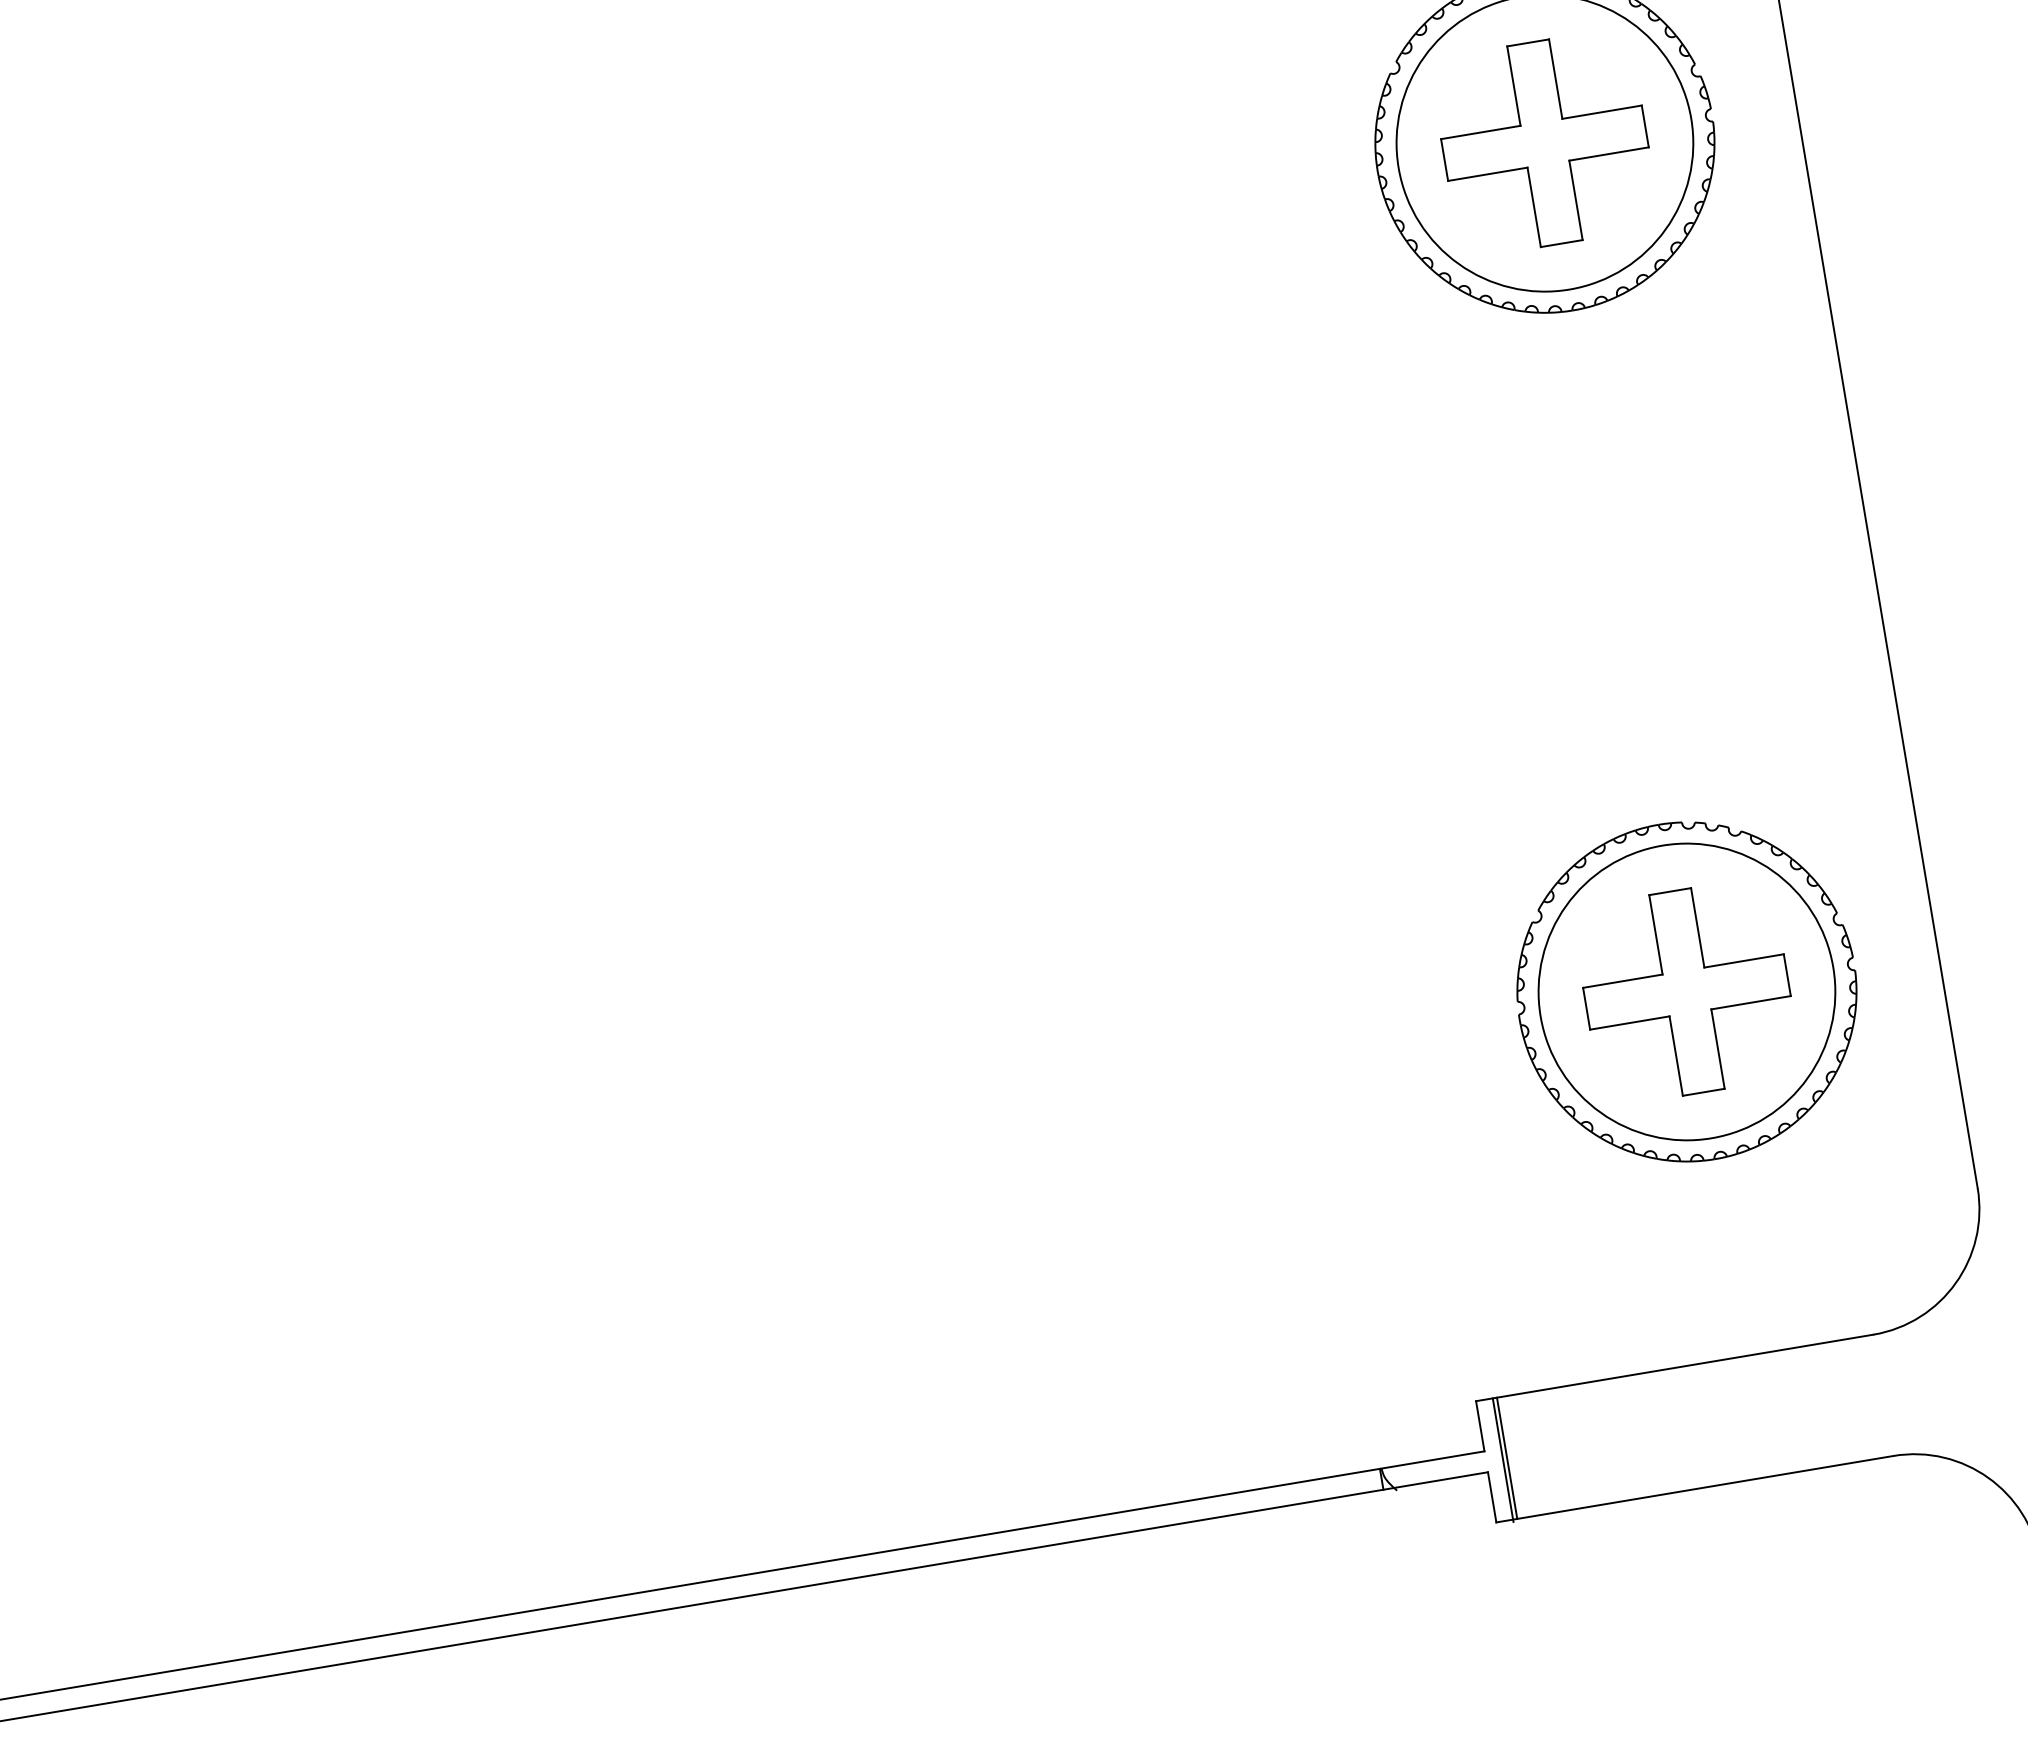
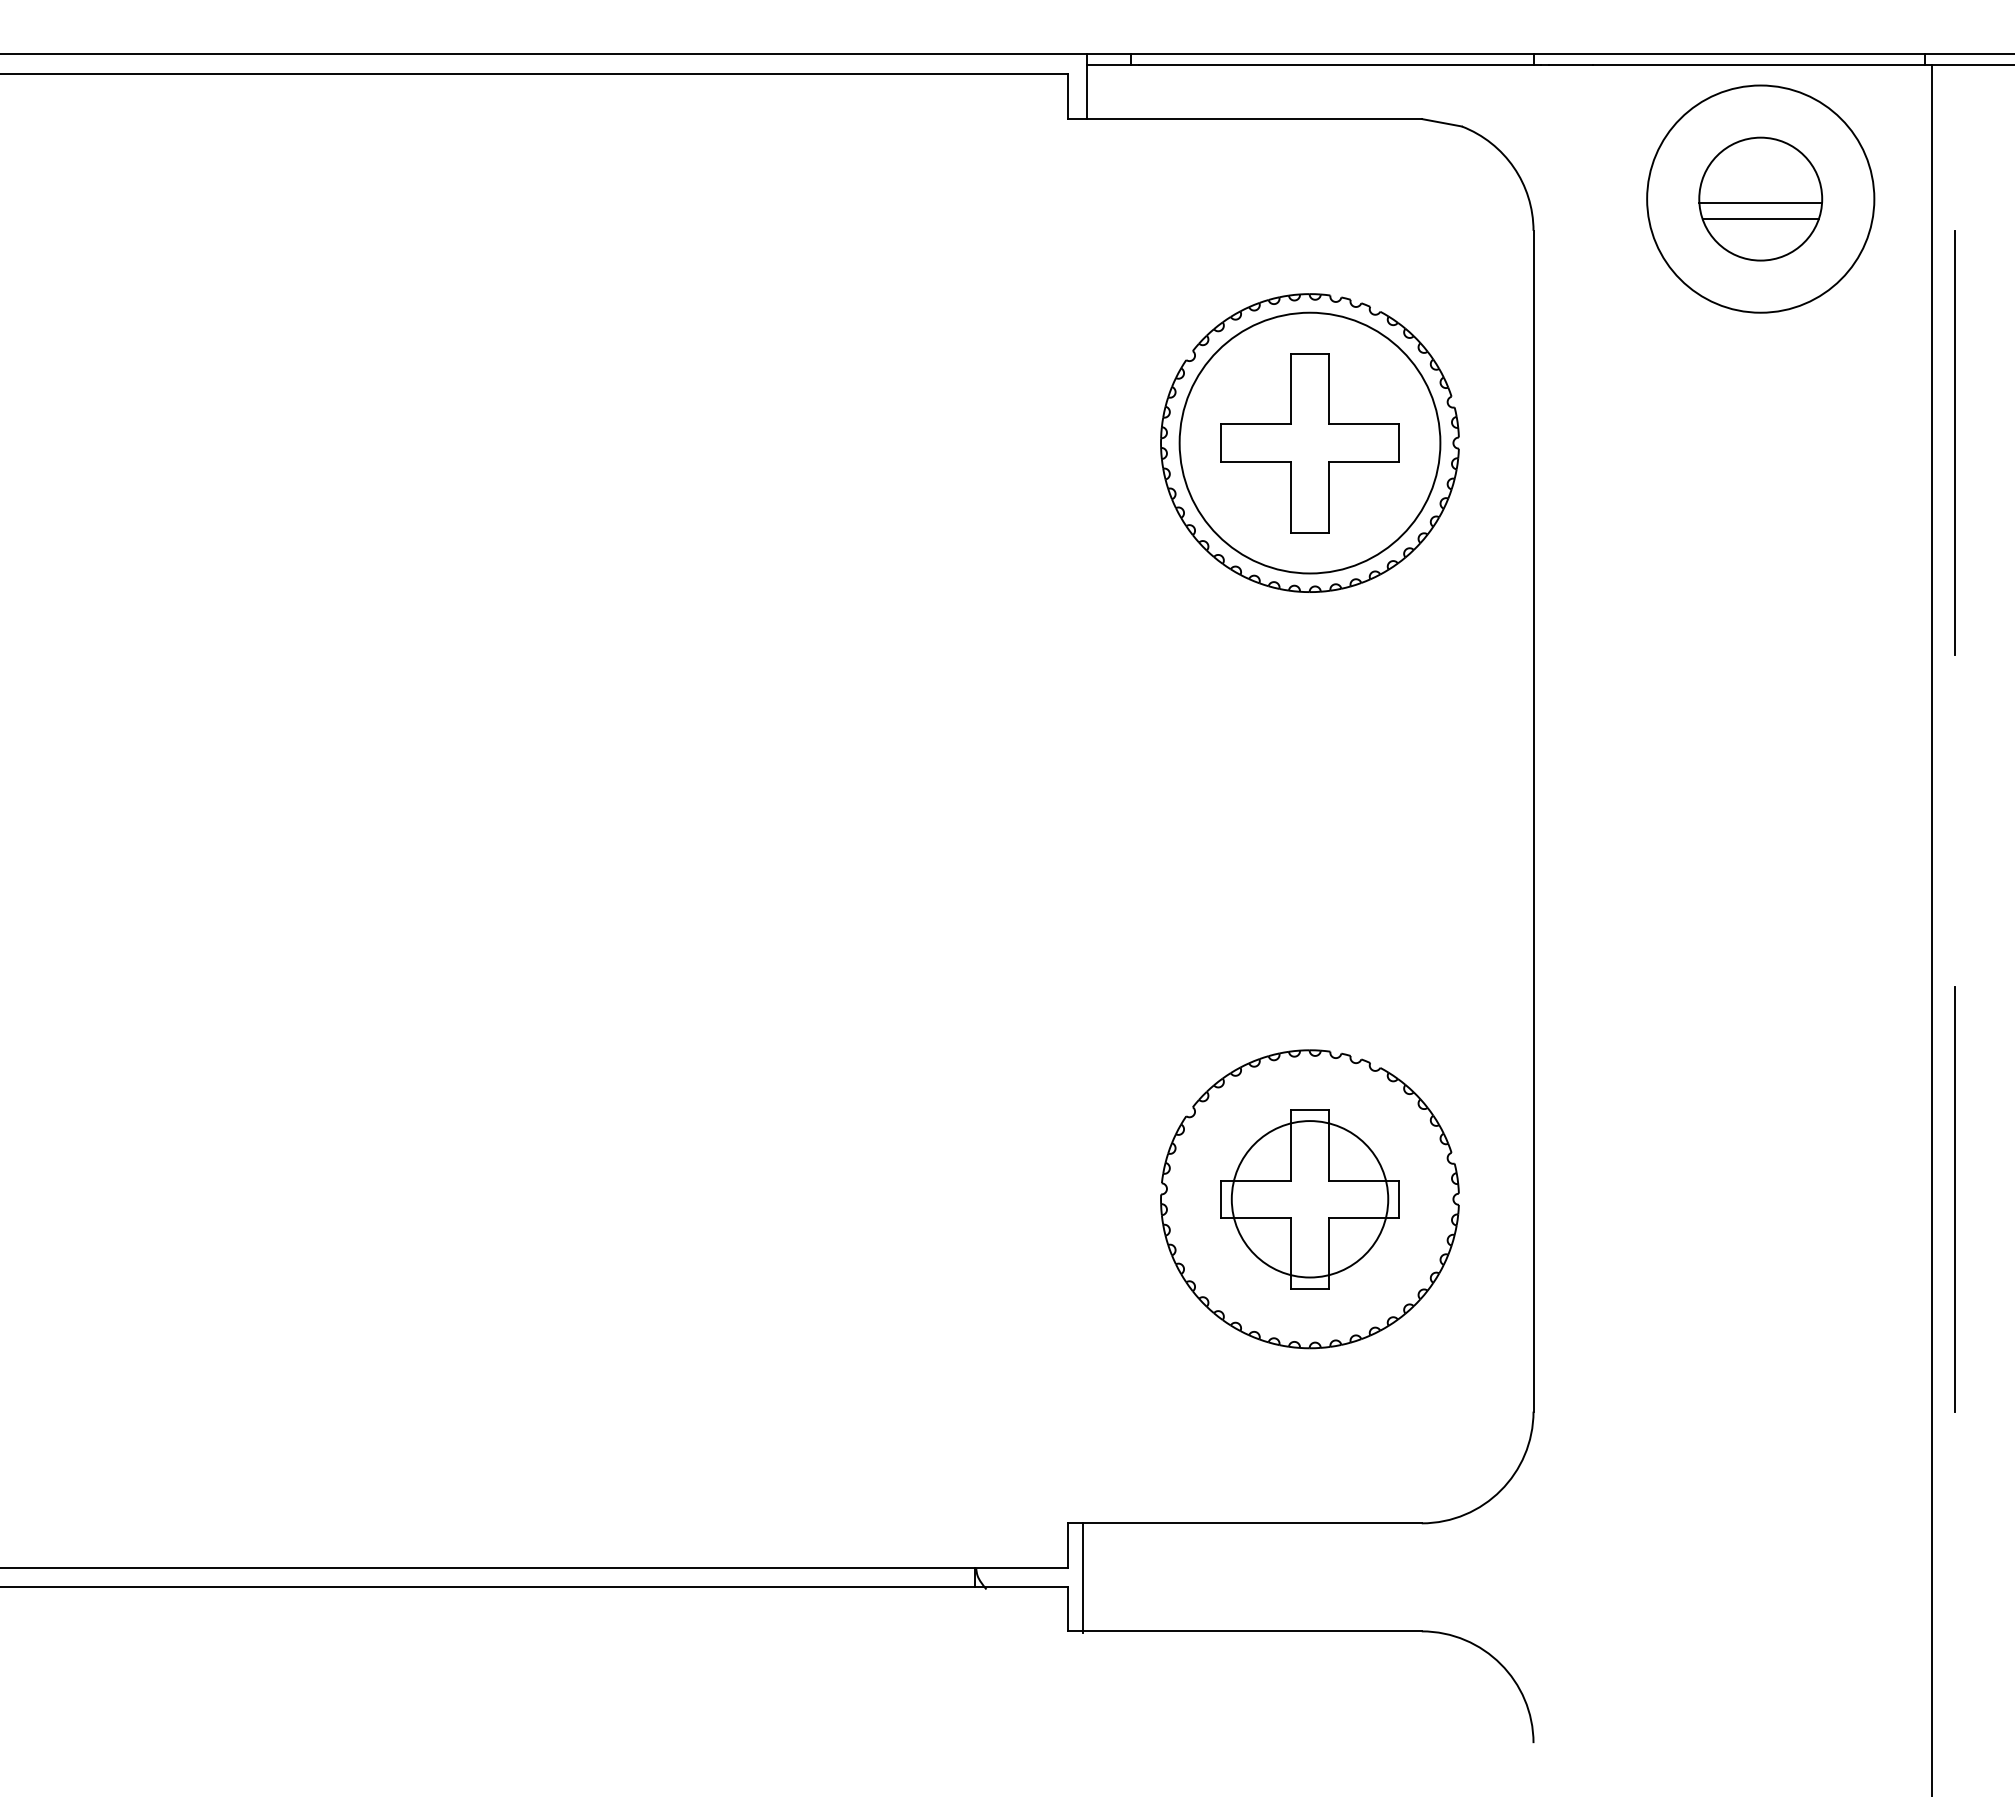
circle: (1686, 991) -> (1309, 1198), size x0.6
line: (1507, 1458) -> (1086, 1577), removed

